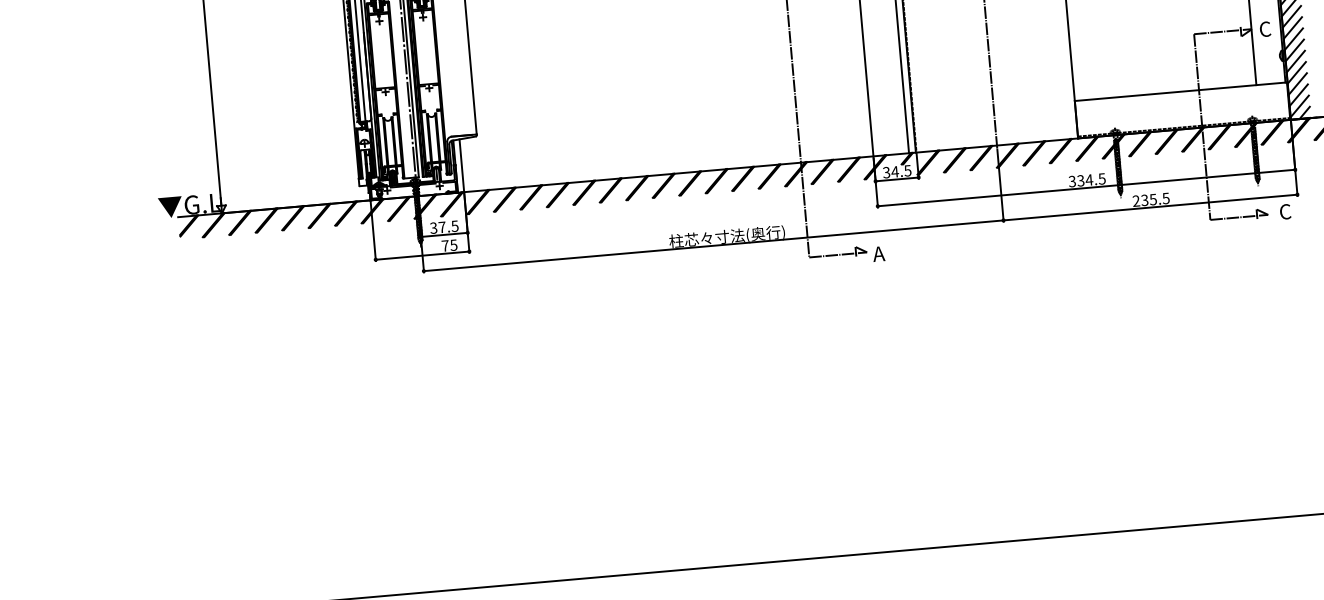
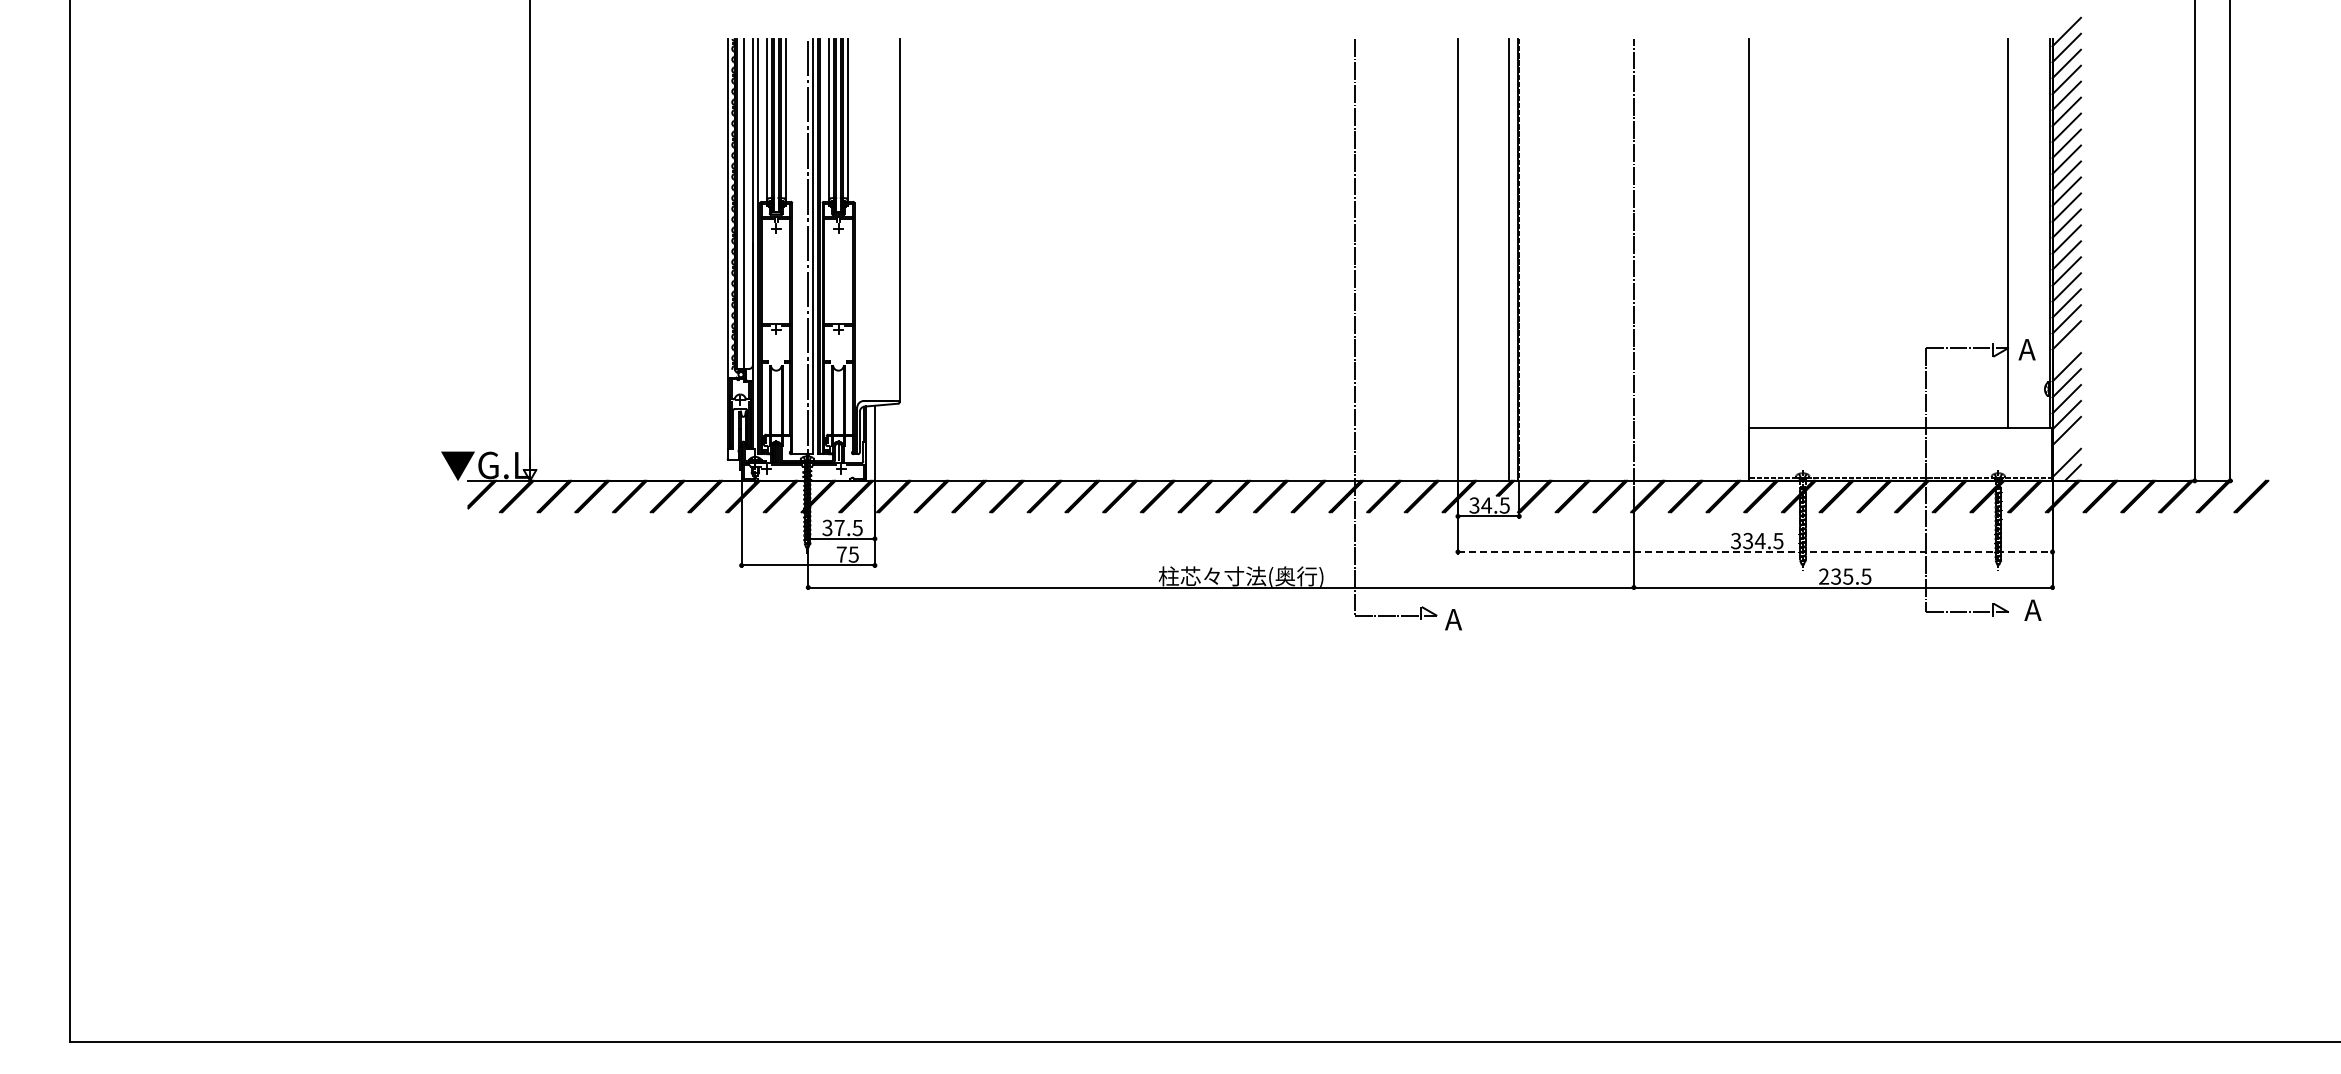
line: (1292, 28) -> (2066, 351), removed
text: (1264, 29) -> (2026, 349), C -> A
line: (1298, 94) -> (2066, 446), removed
line: (1086, 187) -> (1755, 551), solid -> dashed
text: (1284, 212) -> (2032, 610), C -> A

